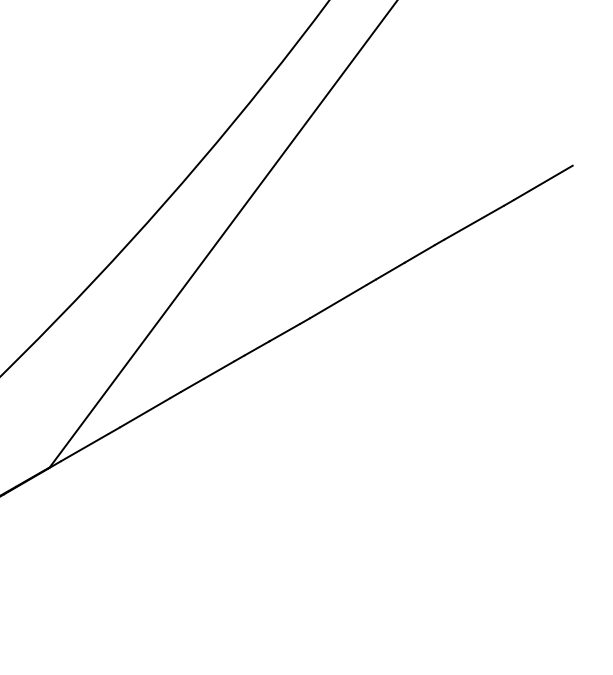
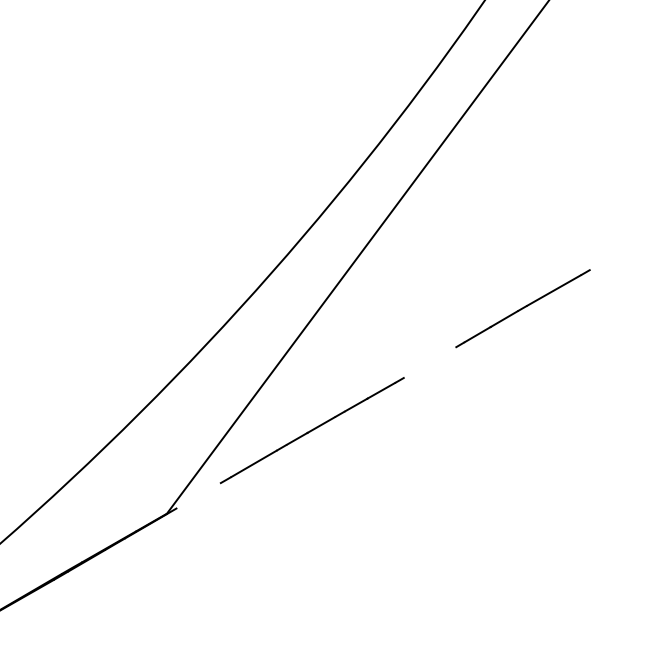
line: (542, 182) -> (616, 253), removed
line: (337, 301) -> (429, 362), removed
line: (84, 447) -> (198, 495), removed

